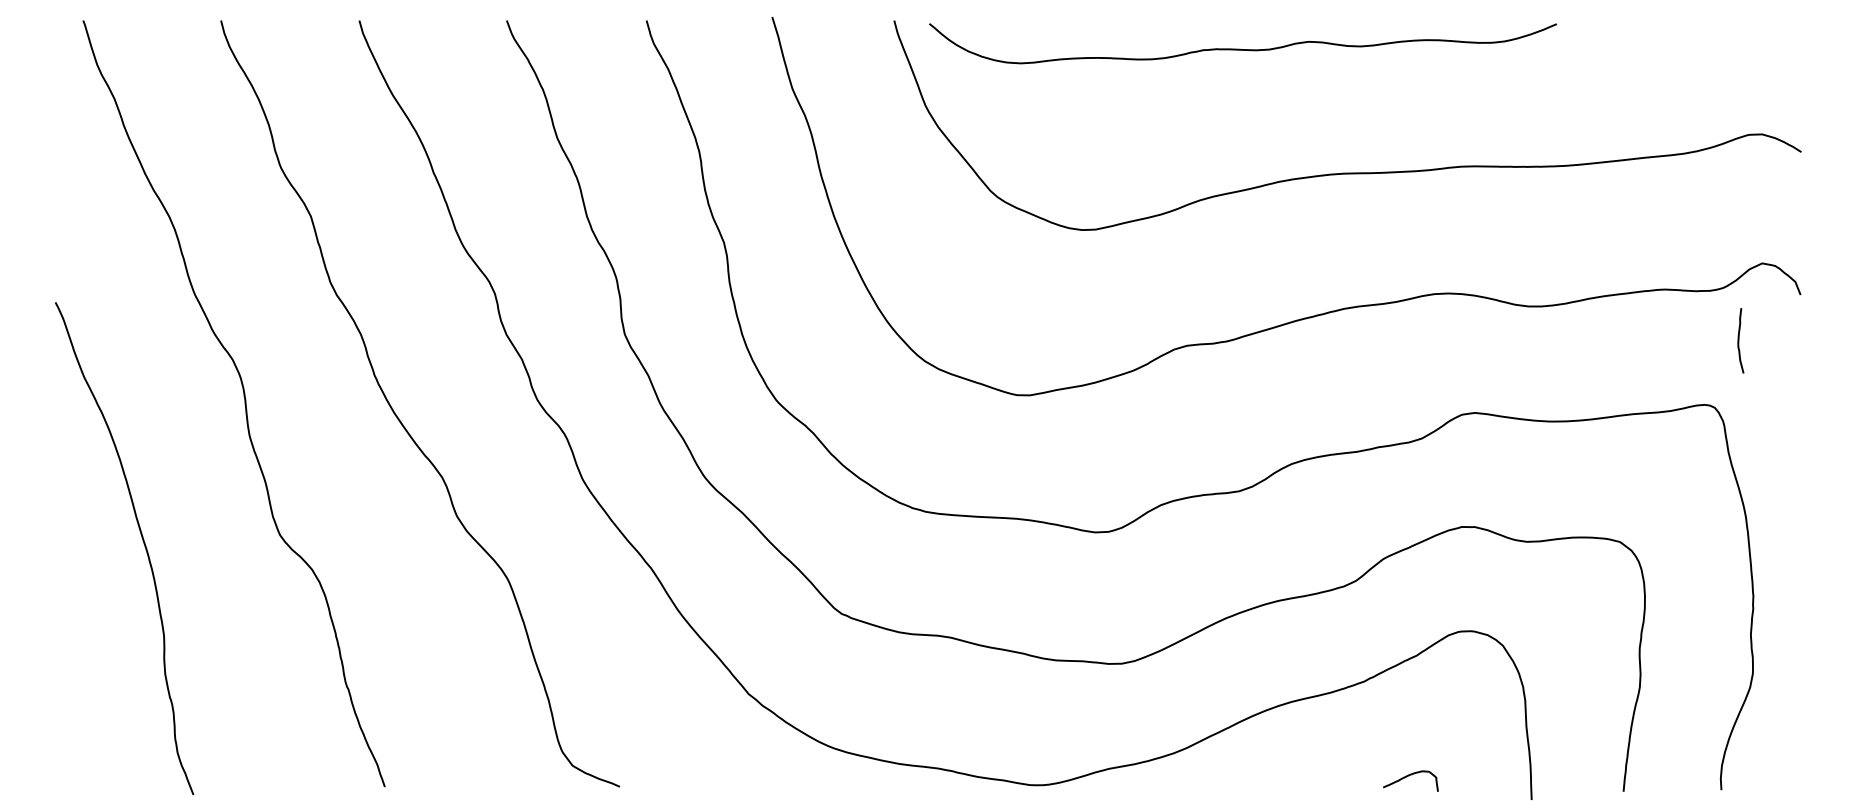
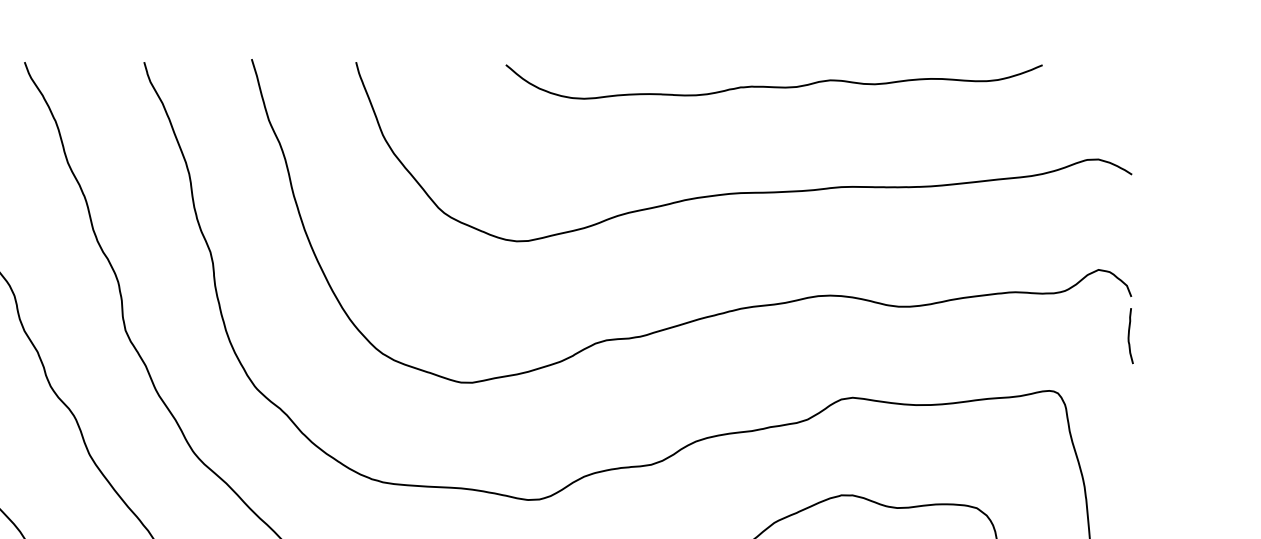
curve: (1240, 48) -> (772, 86), moved
curve: (1739, 340) -> (1129, 335), moved

